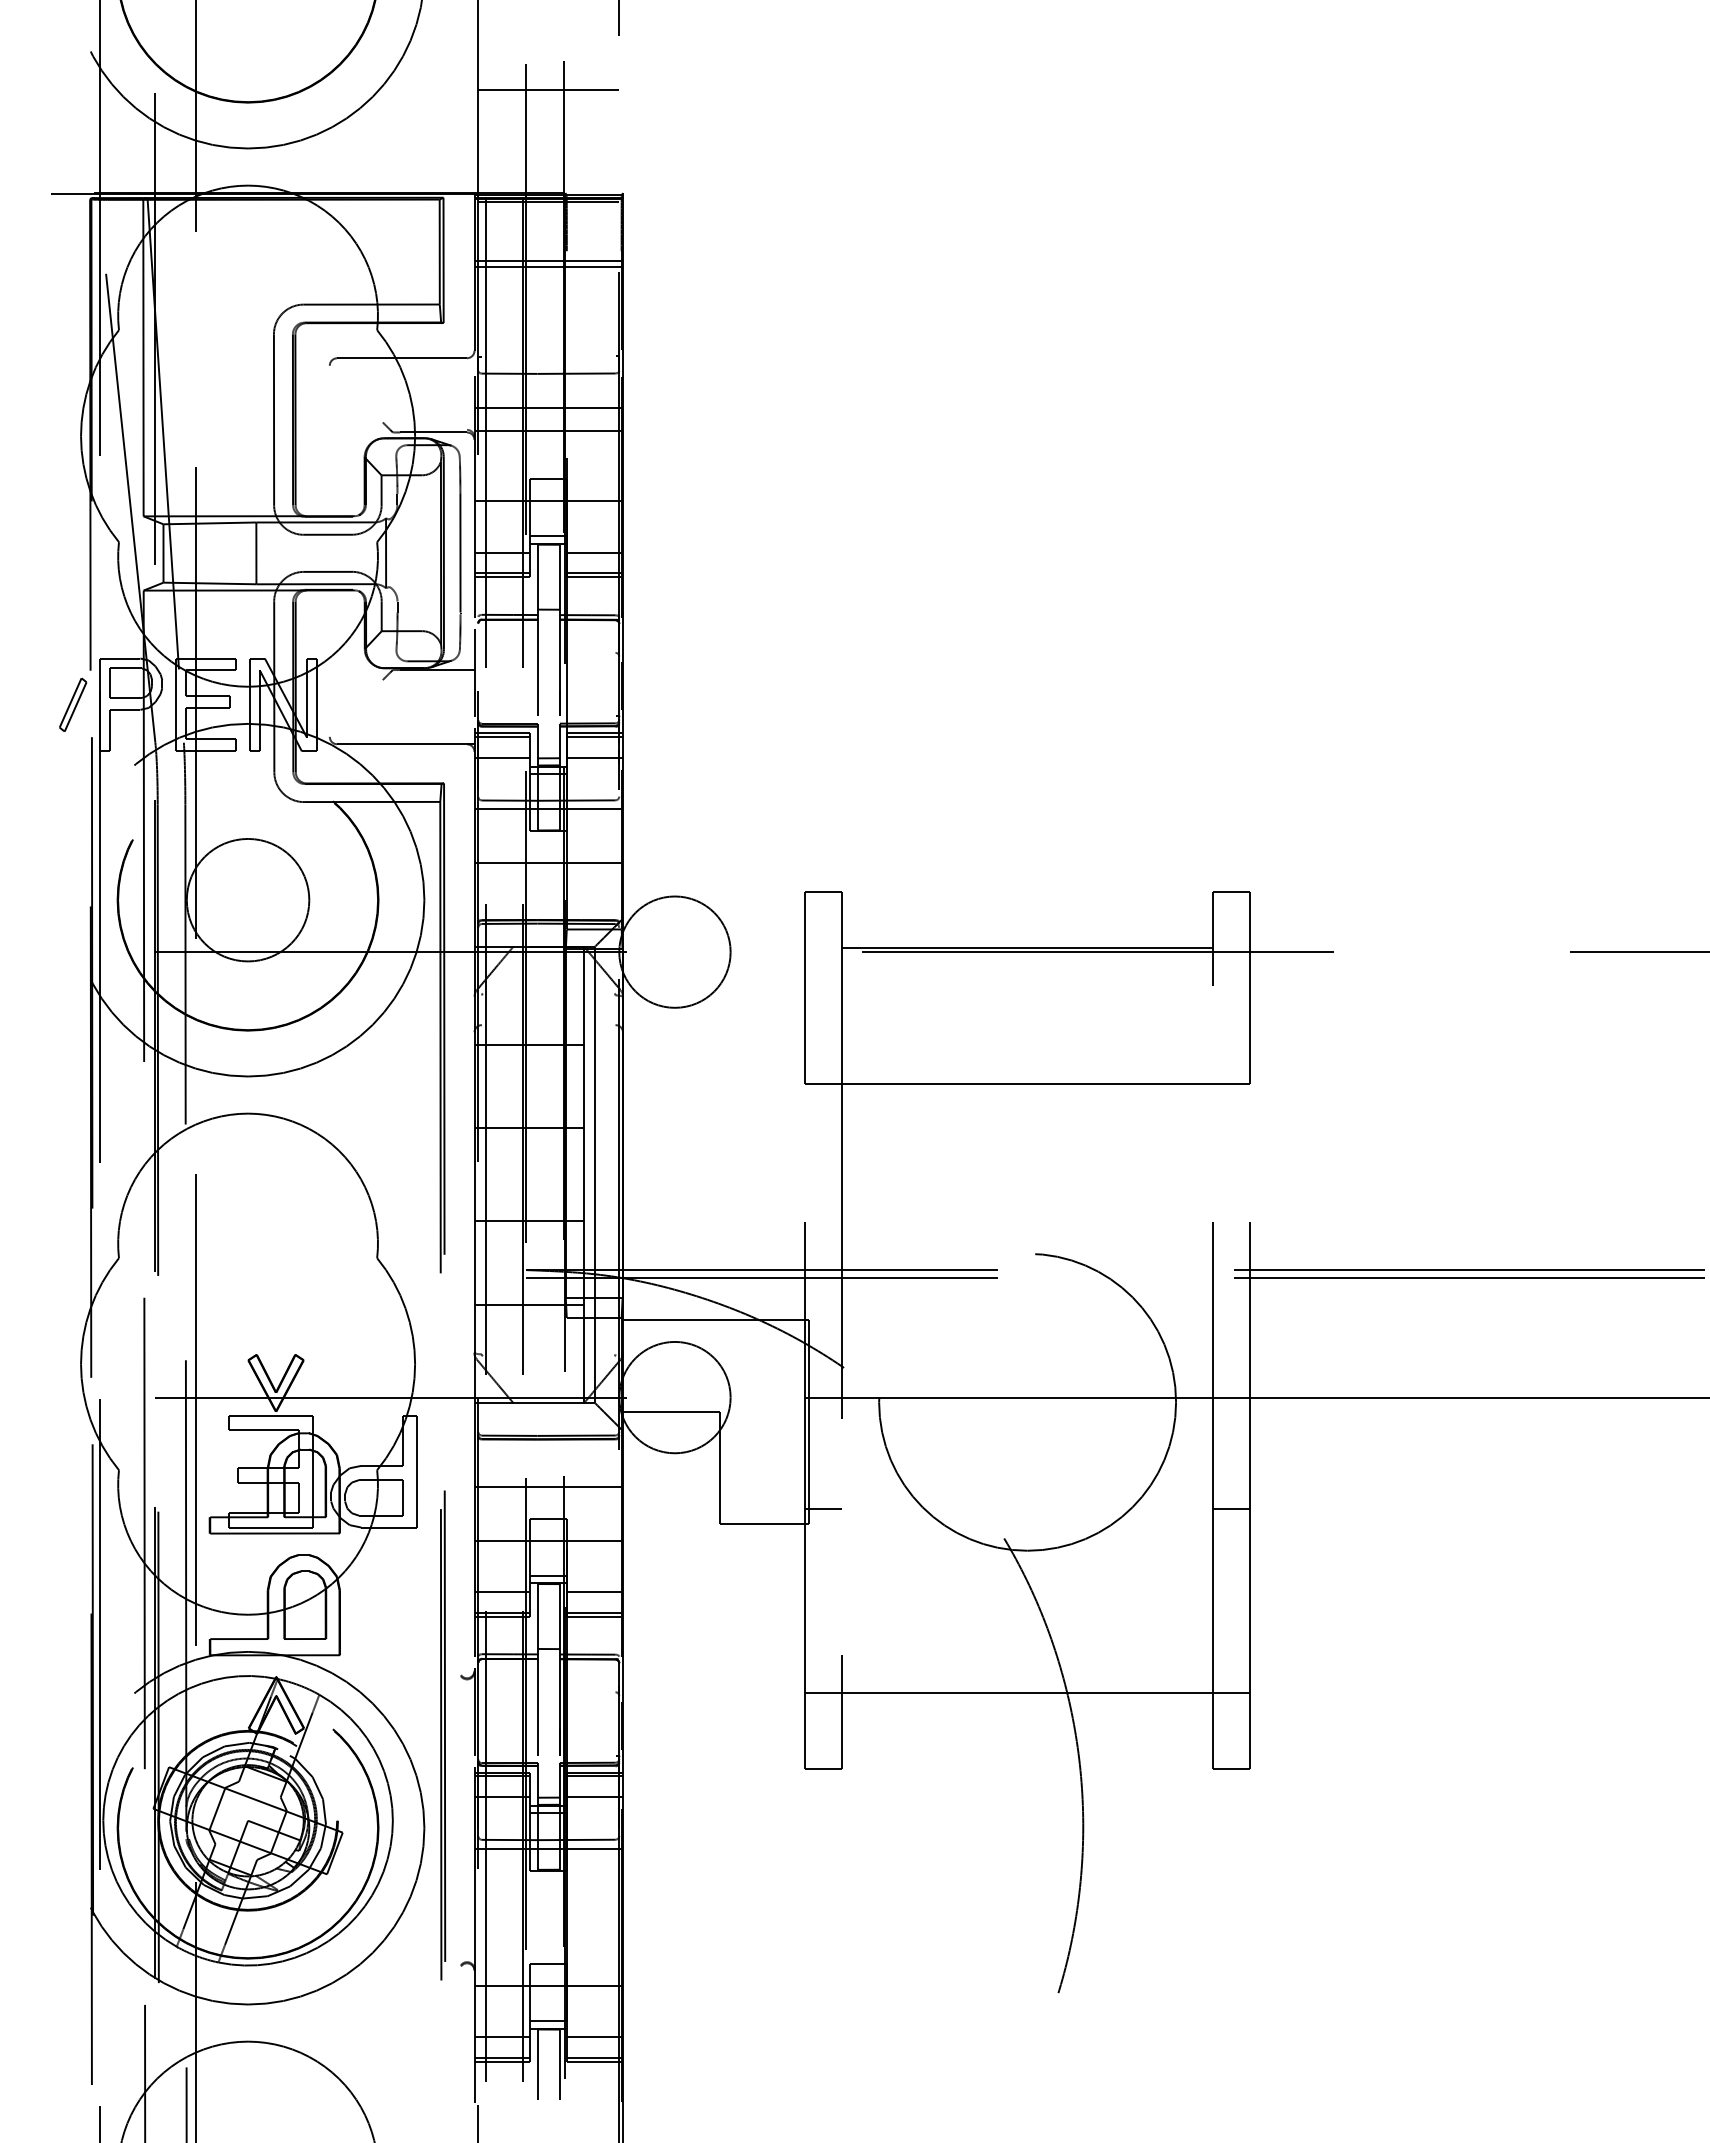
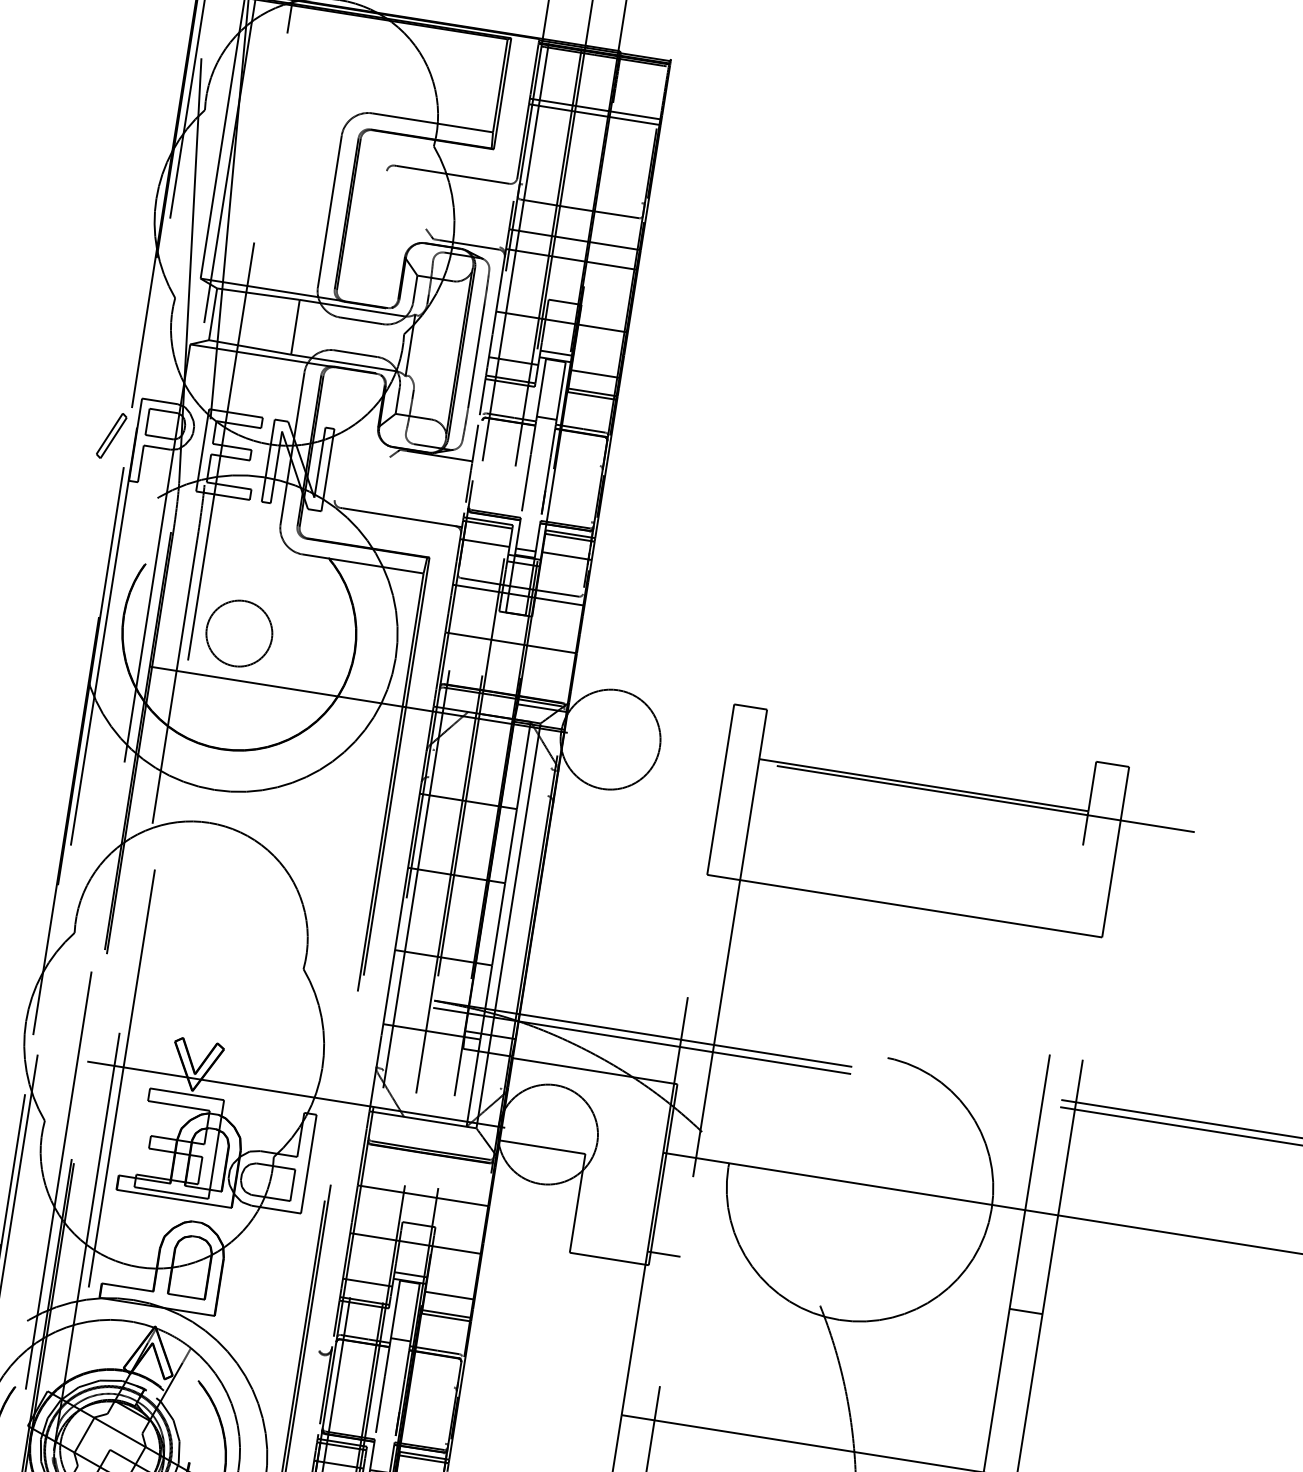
circle: (247, 899) -> (238, 632), size x0.6

